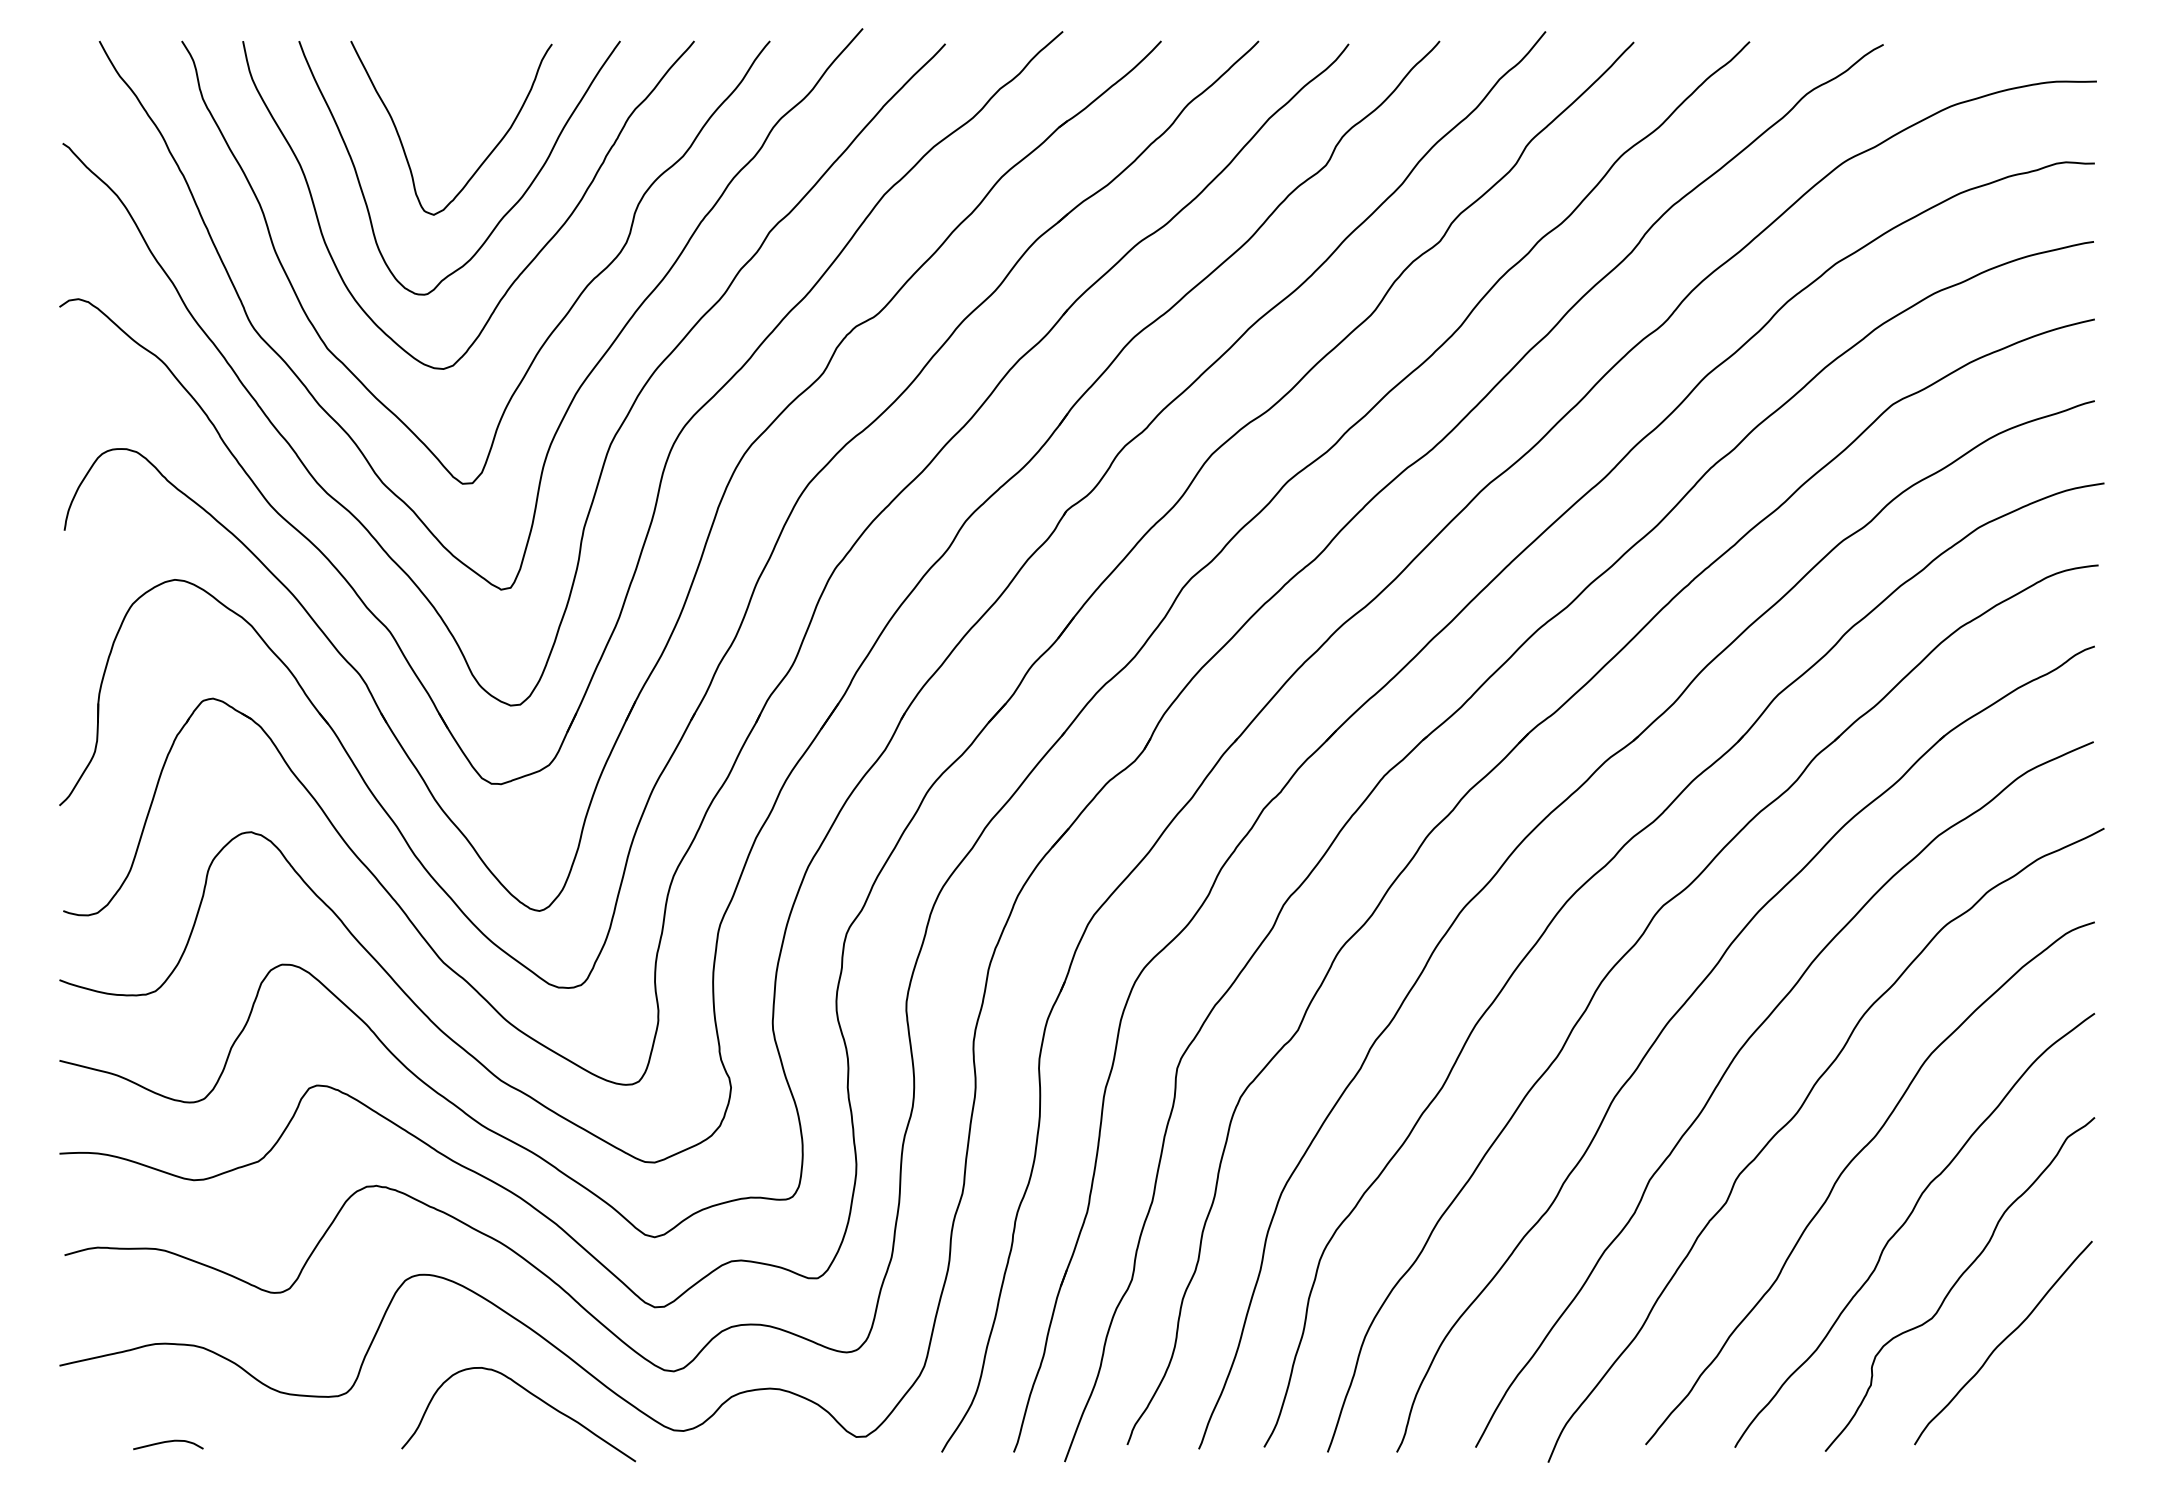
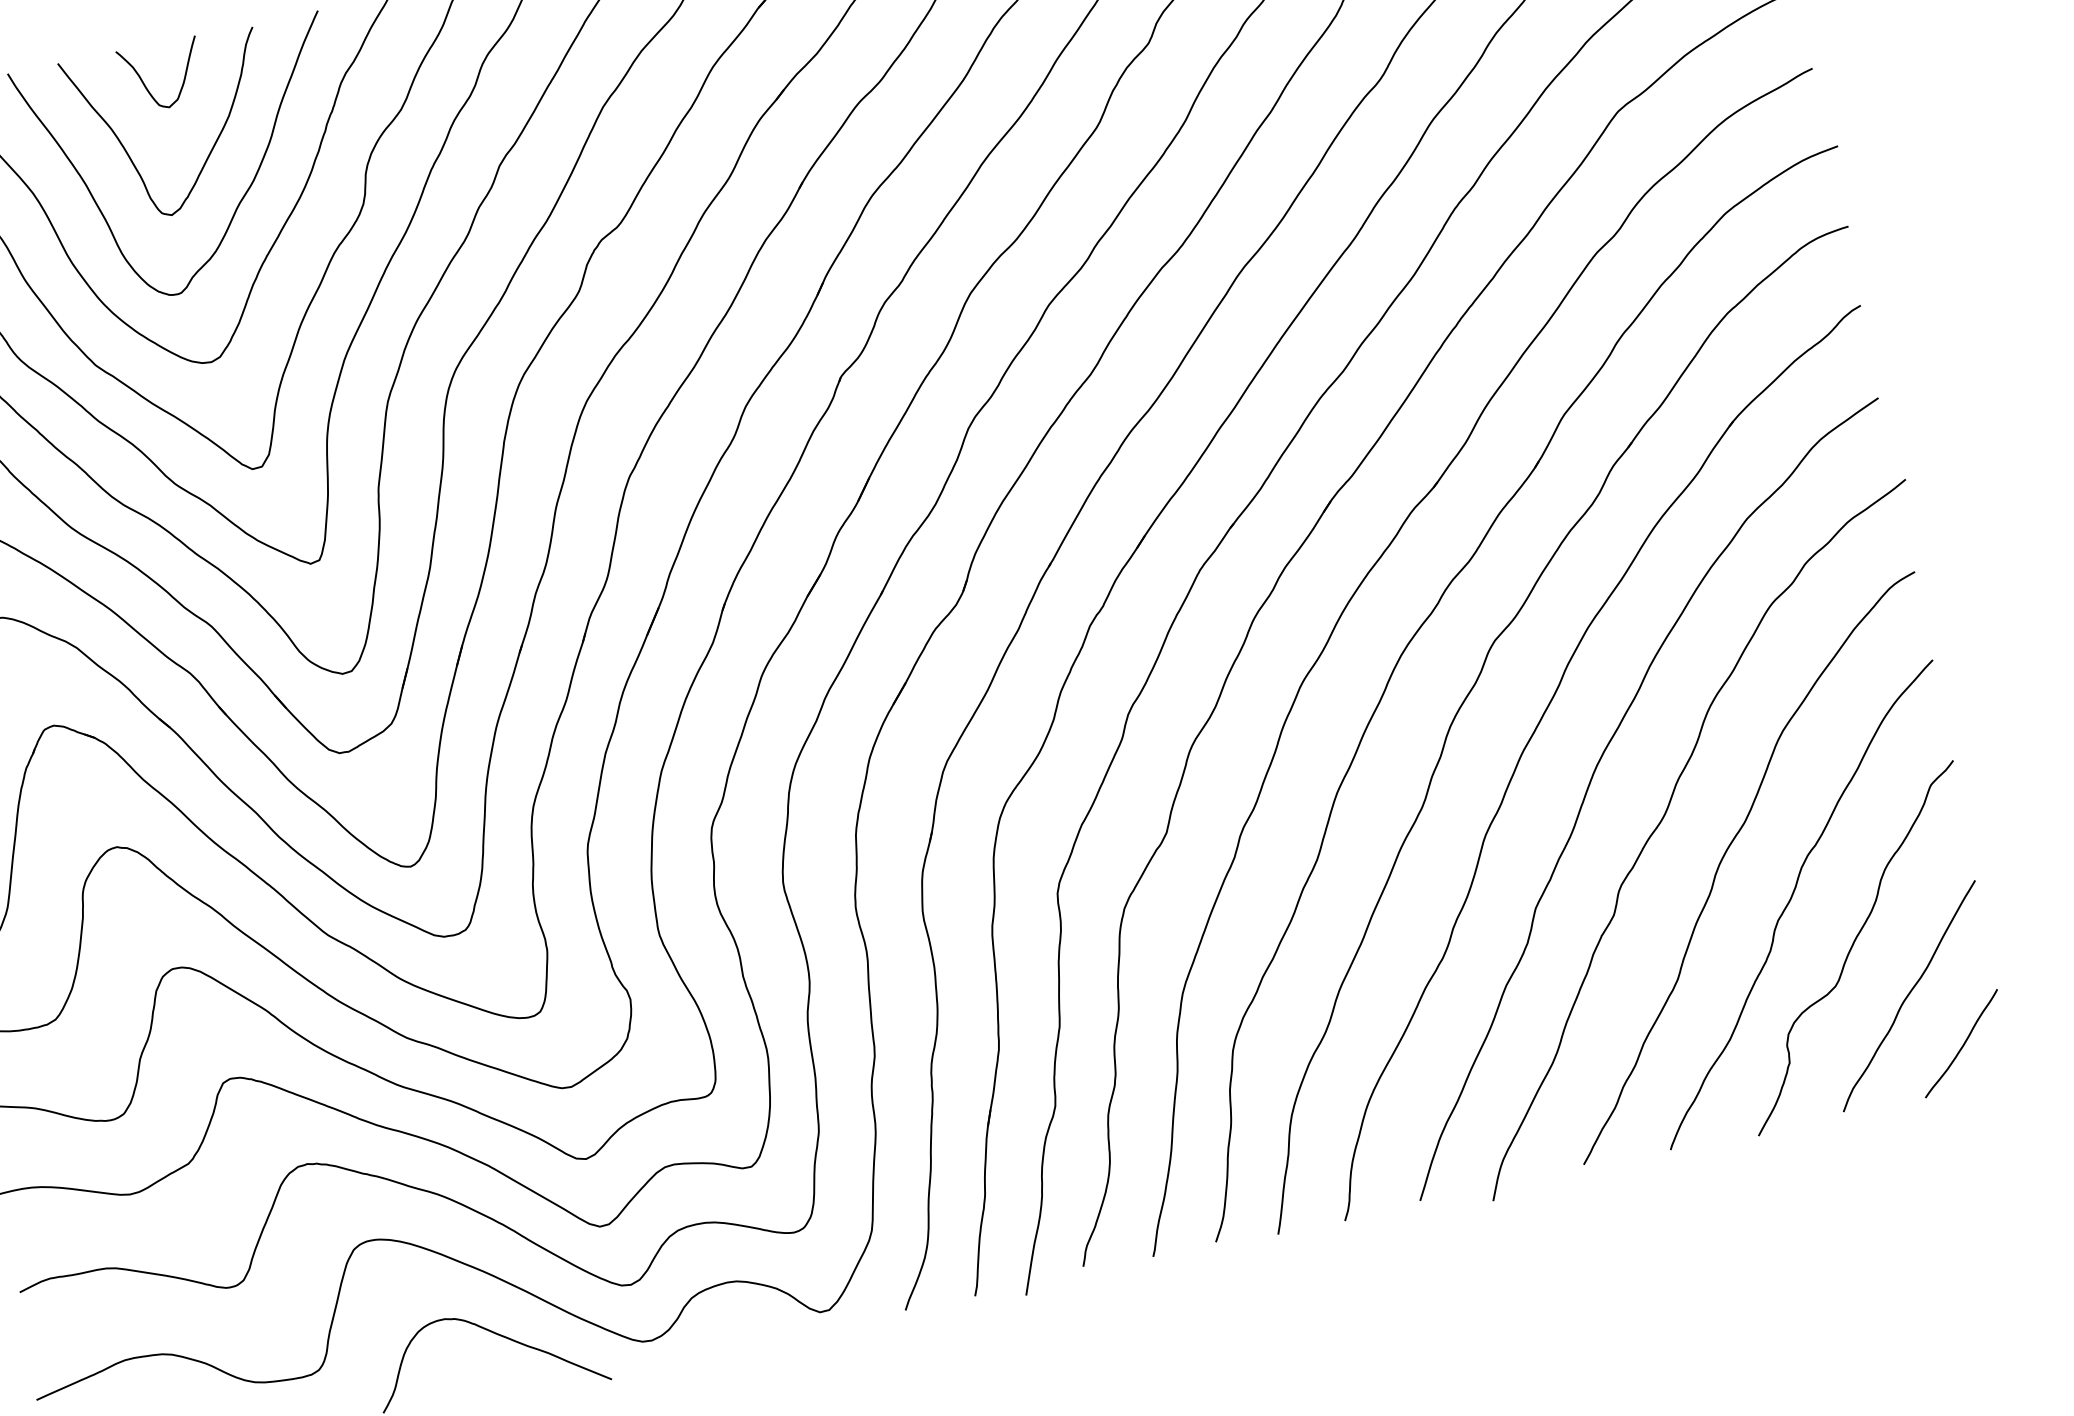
curve: (433, 78) -> (144, 83), added
curve: (2047, 1401) -> (1963, 1044), added

